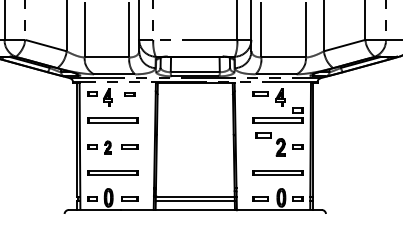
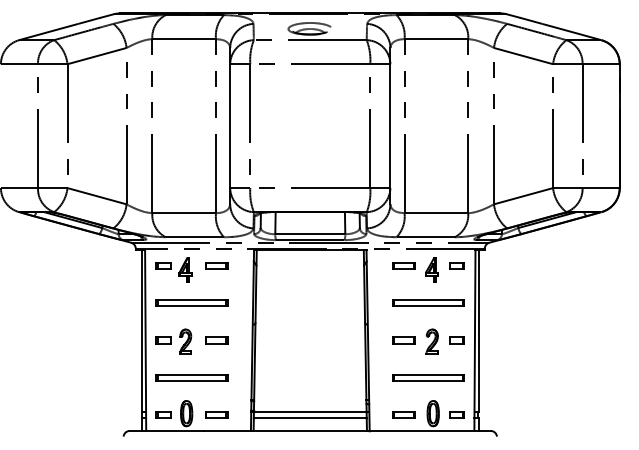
part: (129, 94) -> (216, 265), size x1.67
part: (297, 110) -> (456, 265), moved
part: (263, 135) -> (403, 340), moved
part: (107, 147) -> (185, 341), size x1.43

